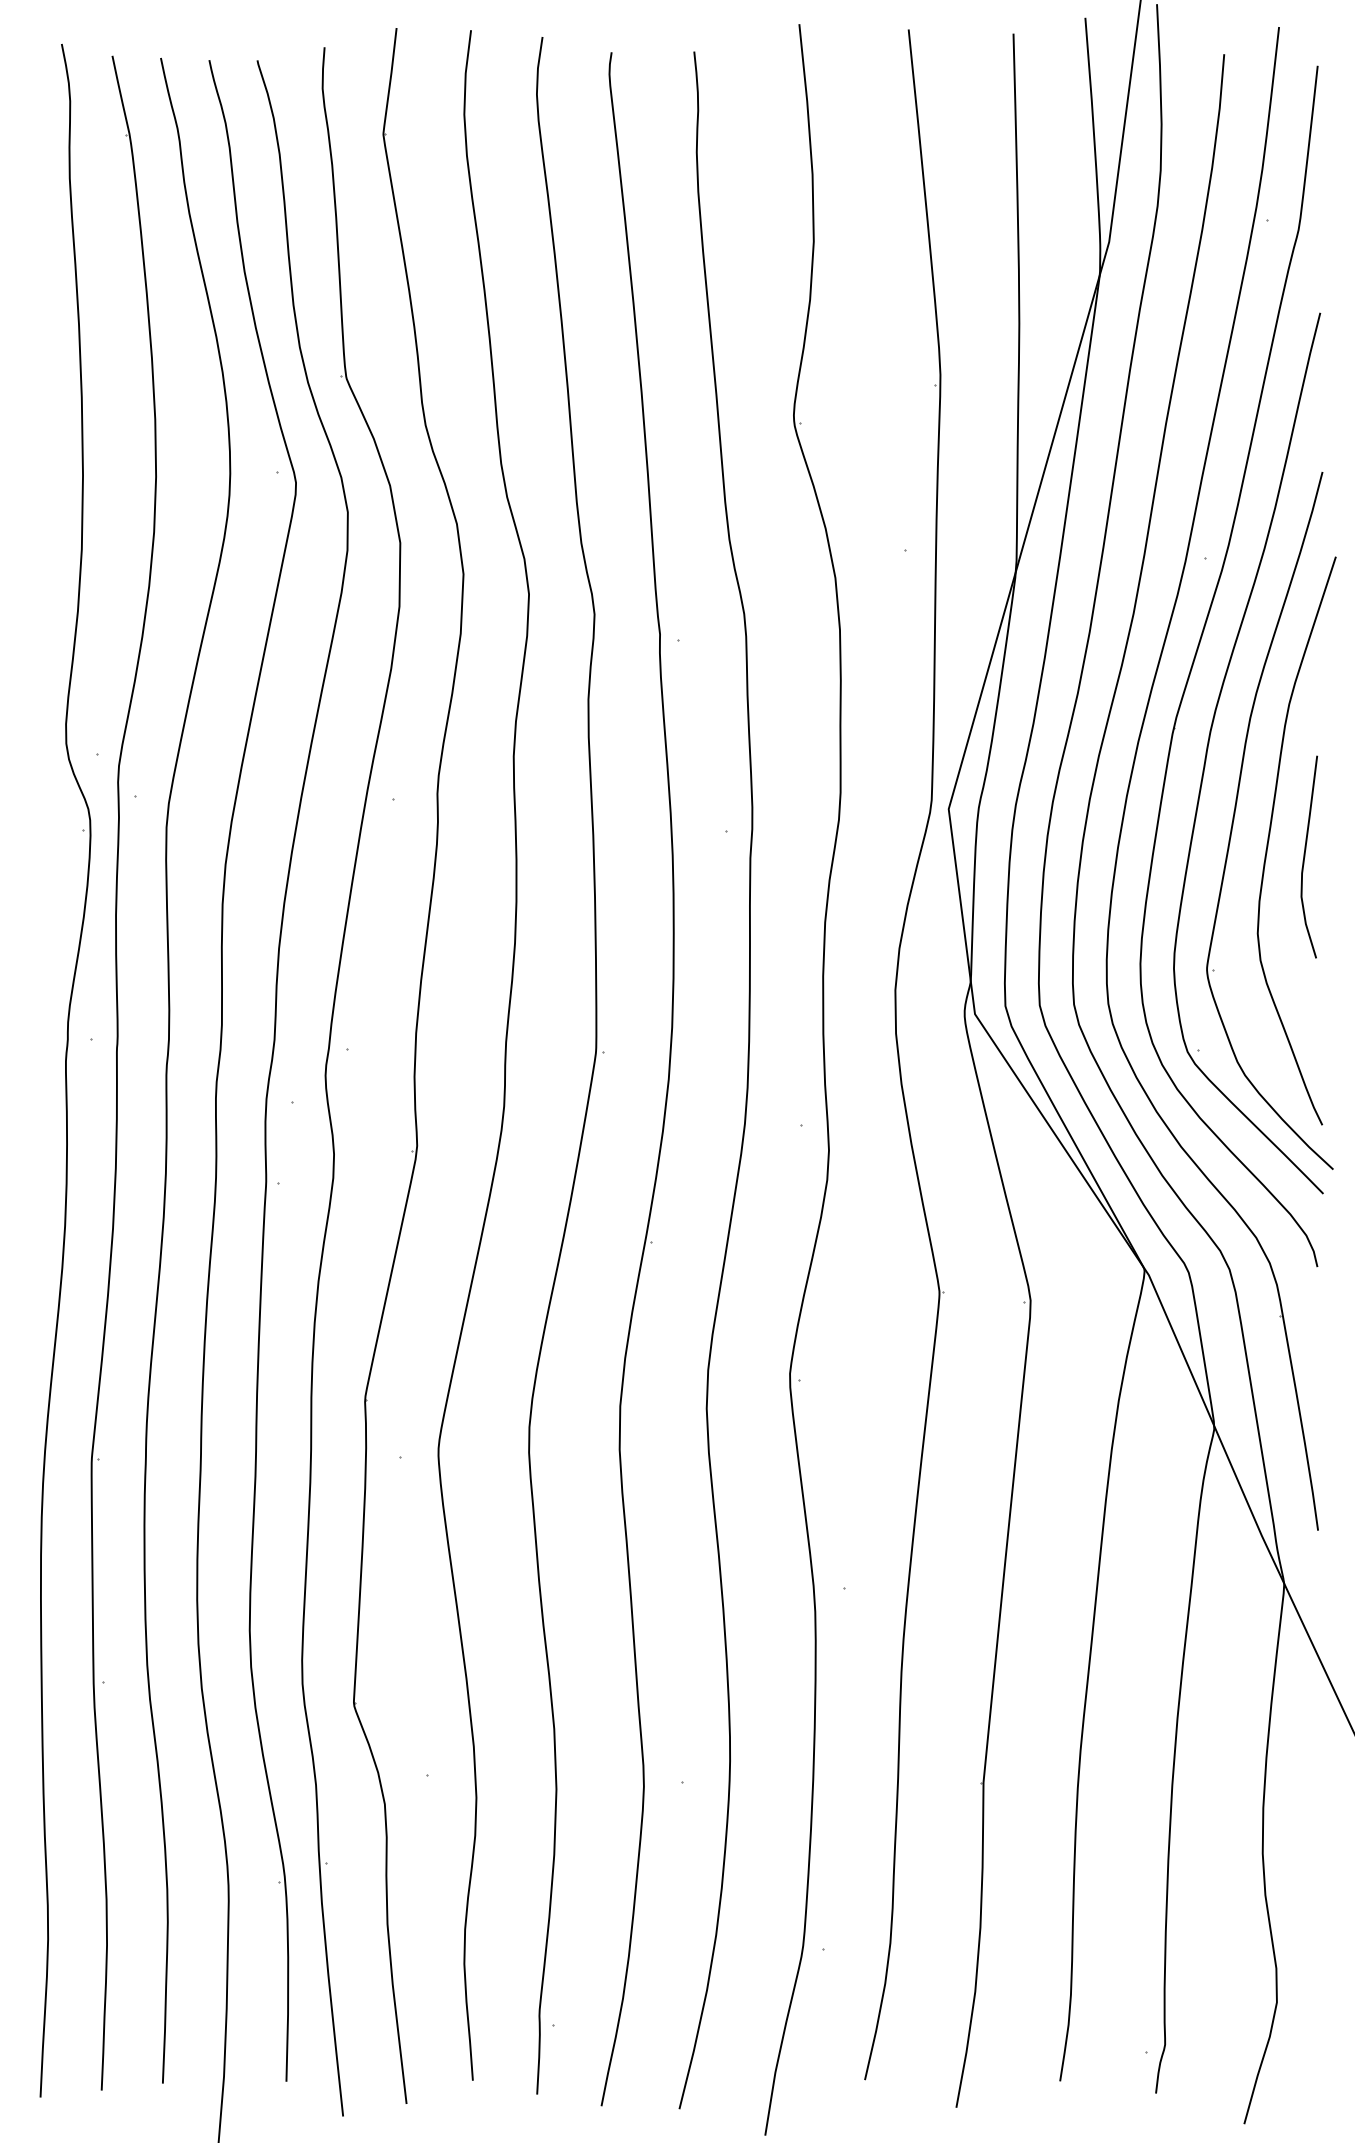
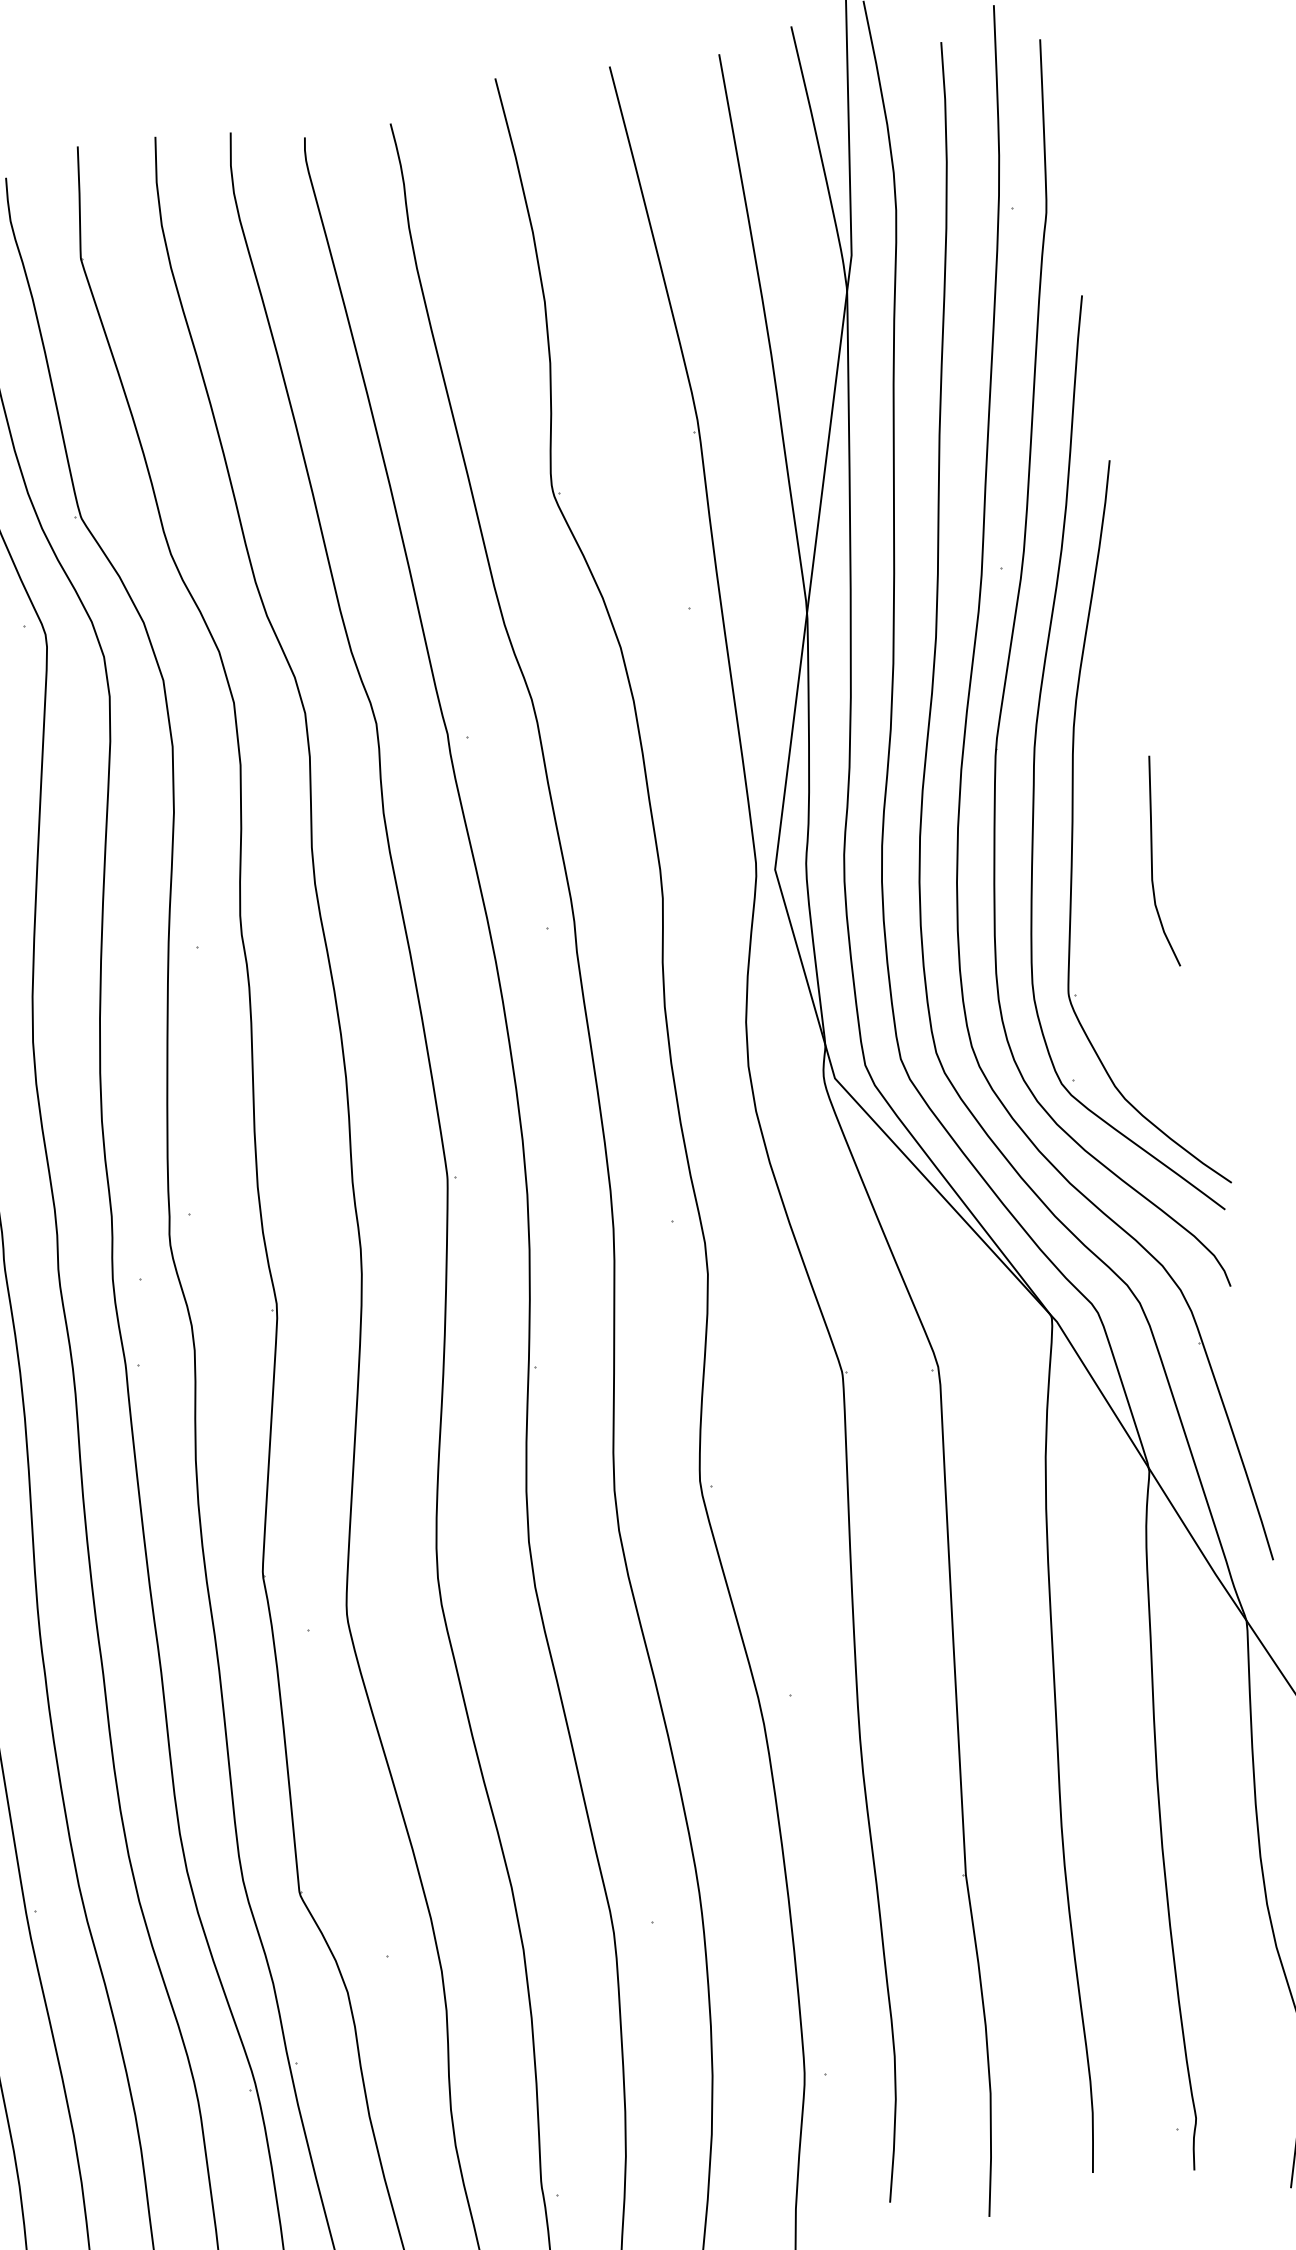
curve: (1270, 834) -> (1113, 844), removed

